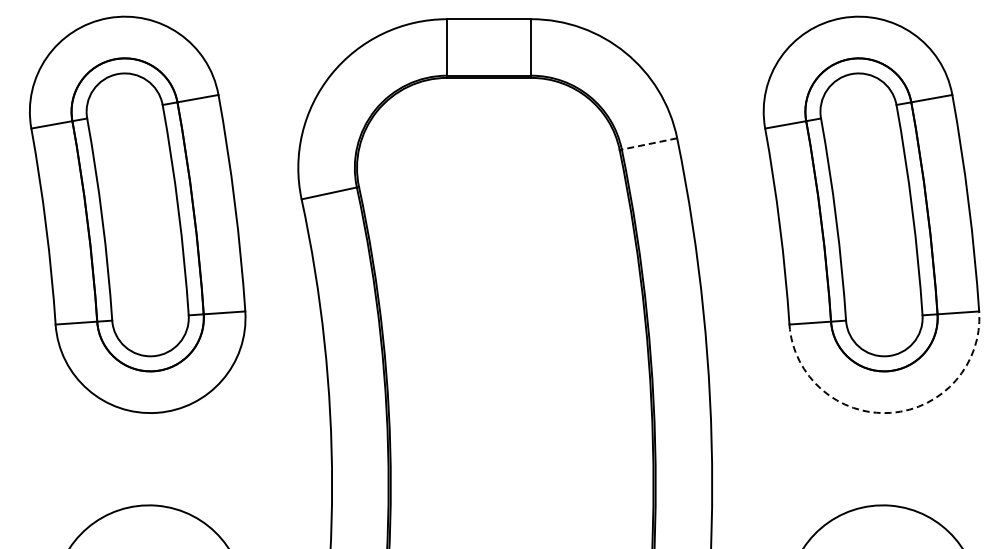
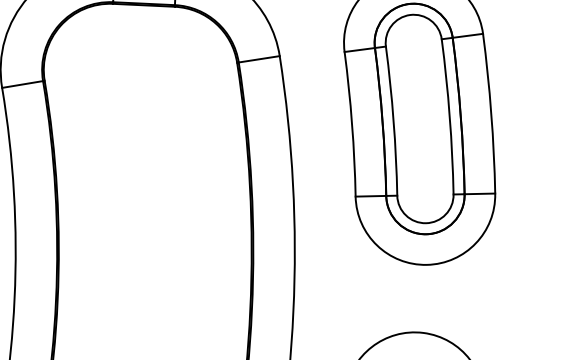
line: (649, 144) -> (259, 59), dashed -> solid
arc: (890, 412) -> (426, 264), dashed -> solid

